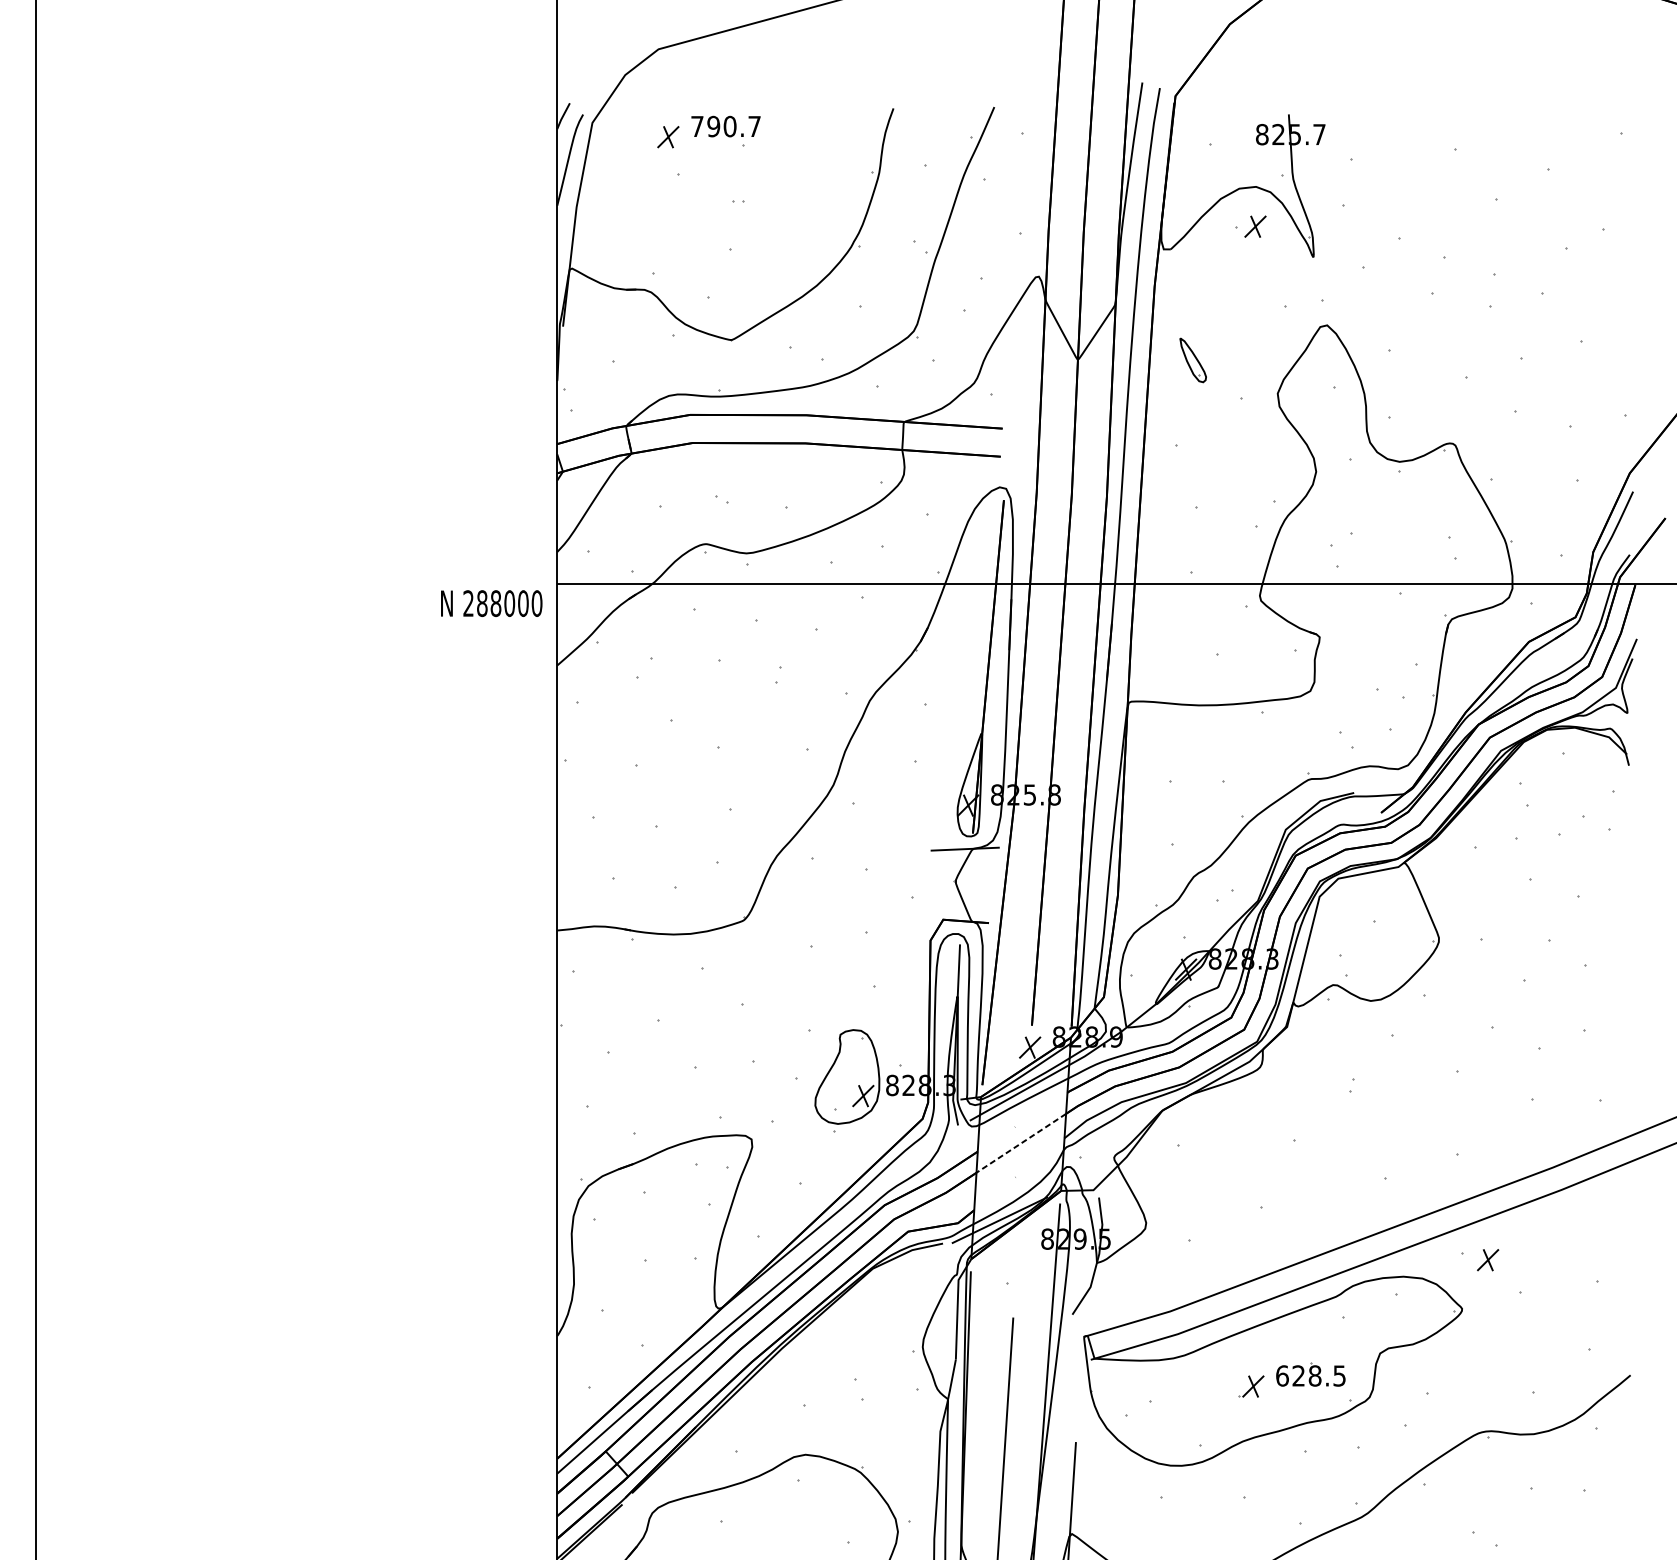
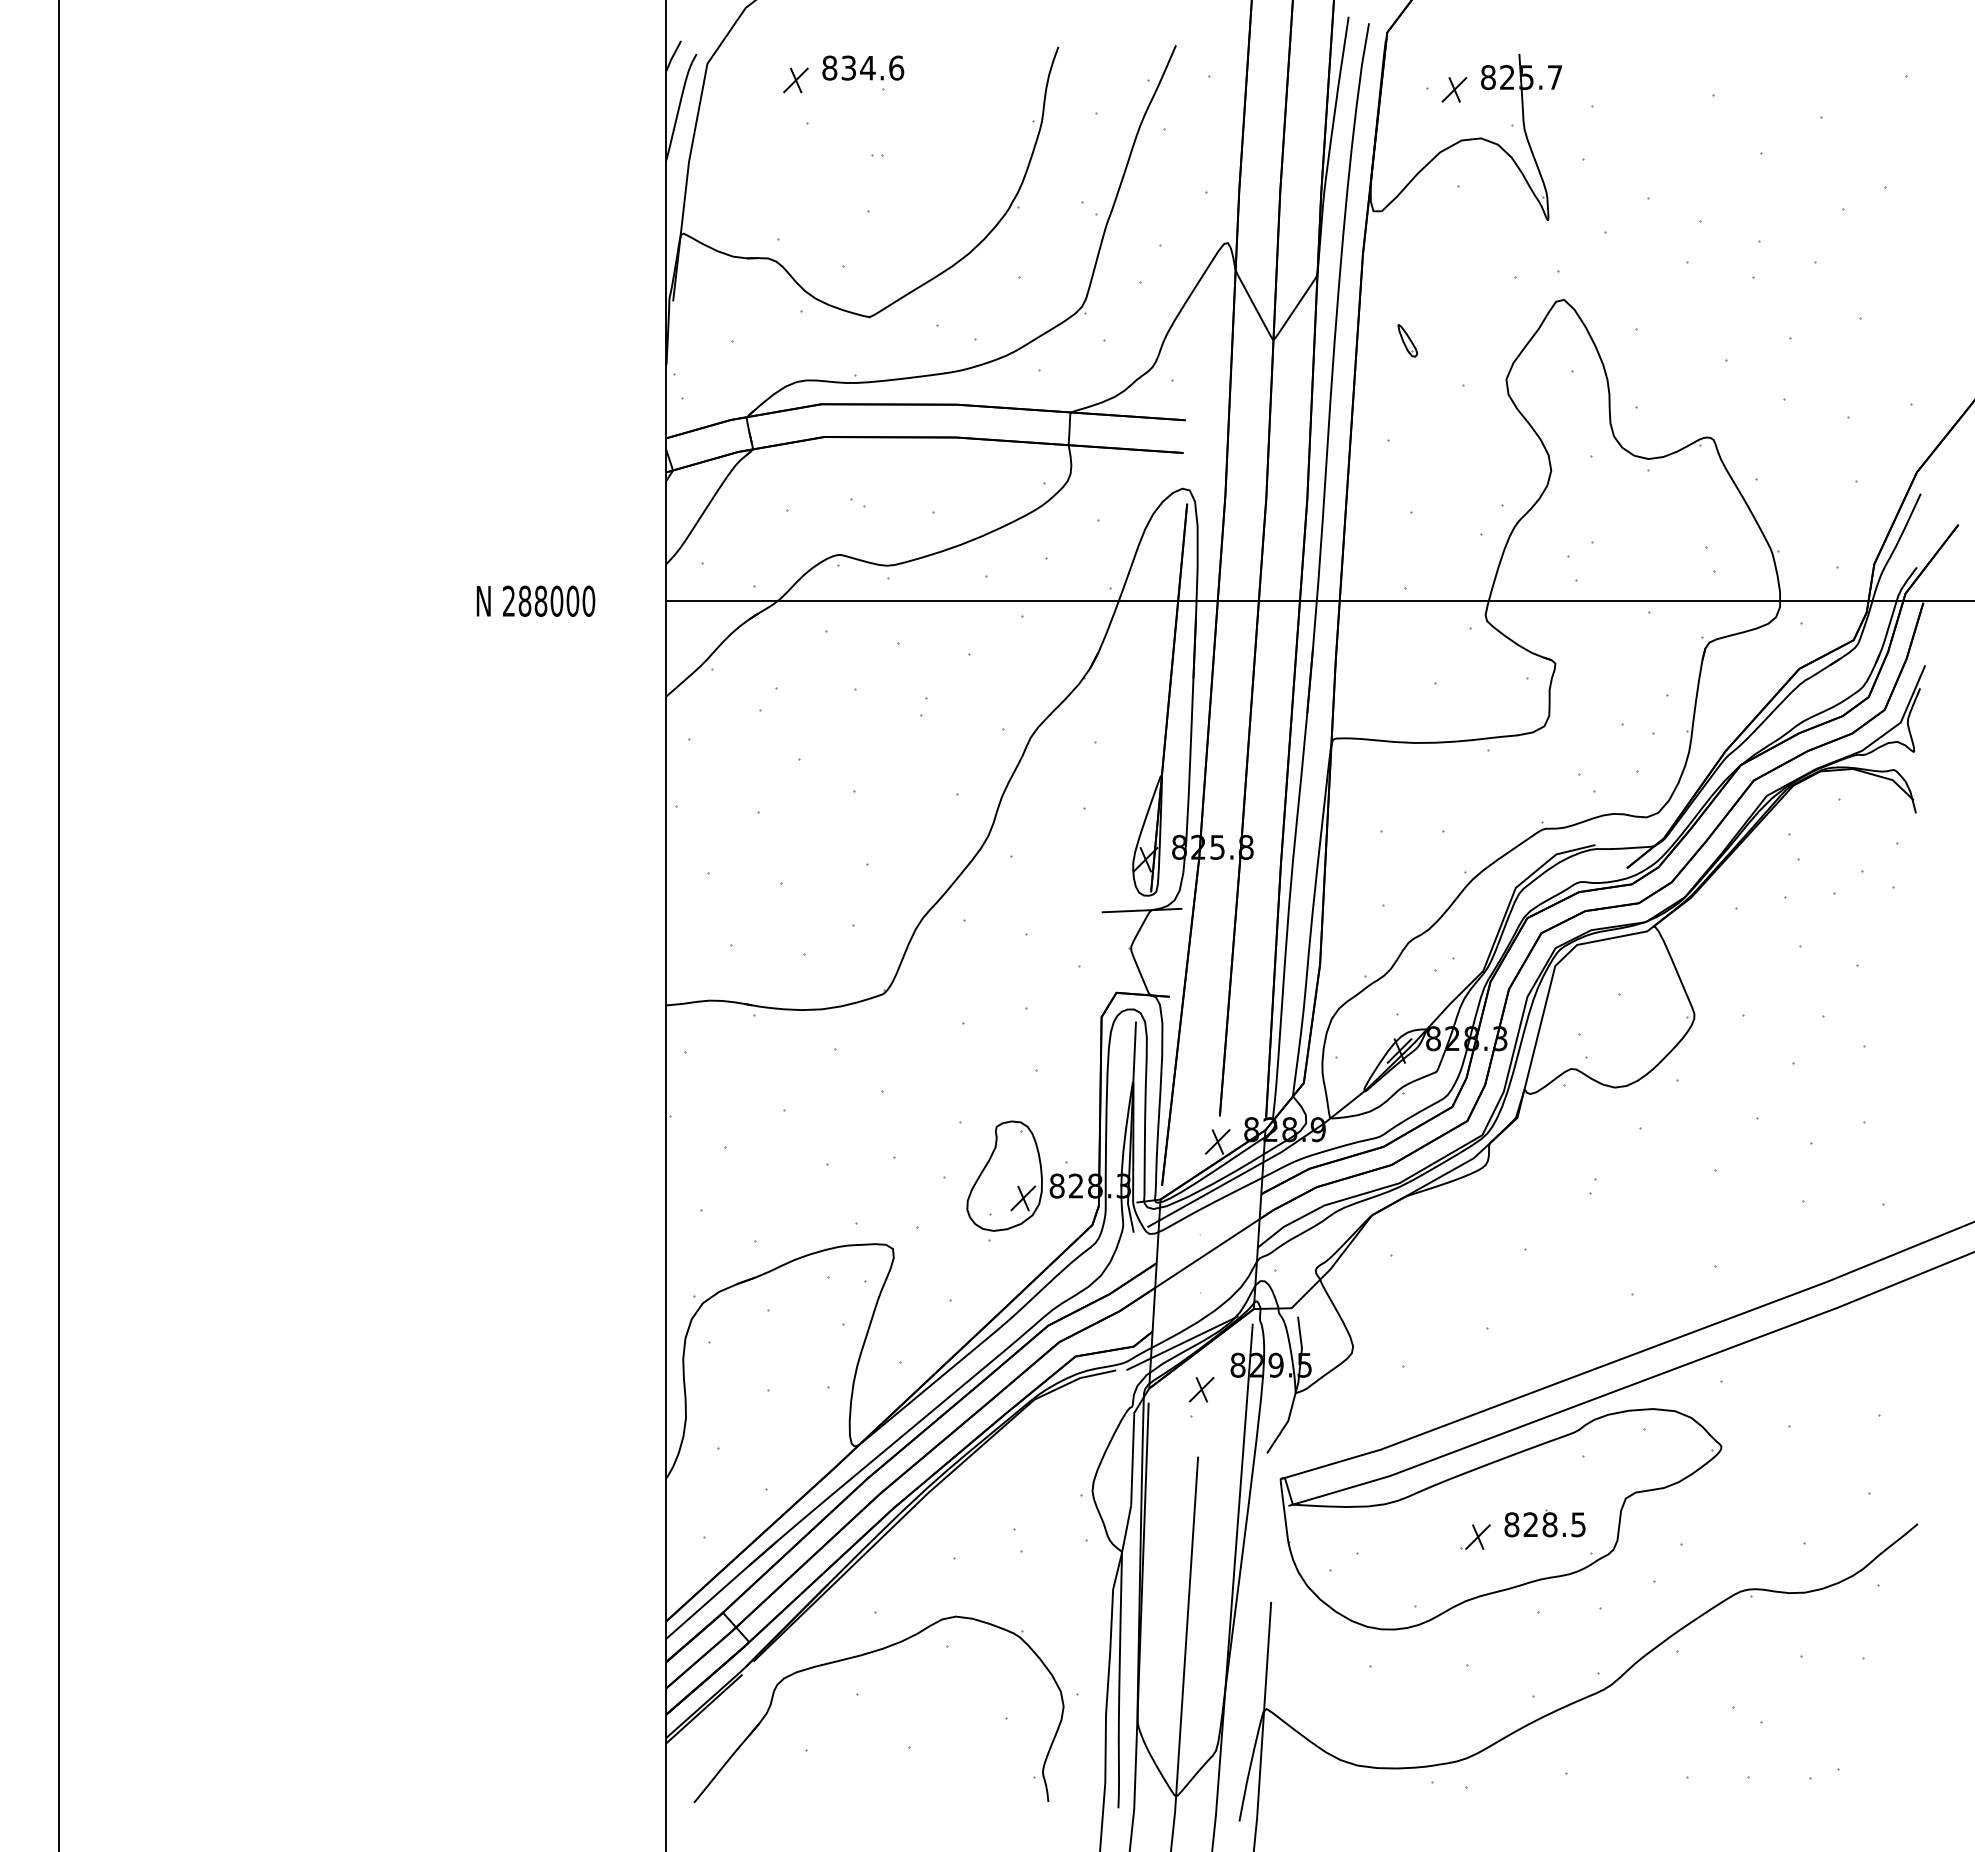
text: (726, 126) -> (863, 67), 790.7 -> 834.6
part: (1255, 226) -> (1454, 89), moved
part: (1192, 360) -> (1407, 340), size x0.62
text: (491, 602) -> (535, 600), moved
line: (1021, 1143) -> (1207, 1253), dashed -> solid
part: (1487, 1259) -> (1201, 1389), moved
text: (1282, 1375) -> (1511, 1524), 628.5 -> 828.5

